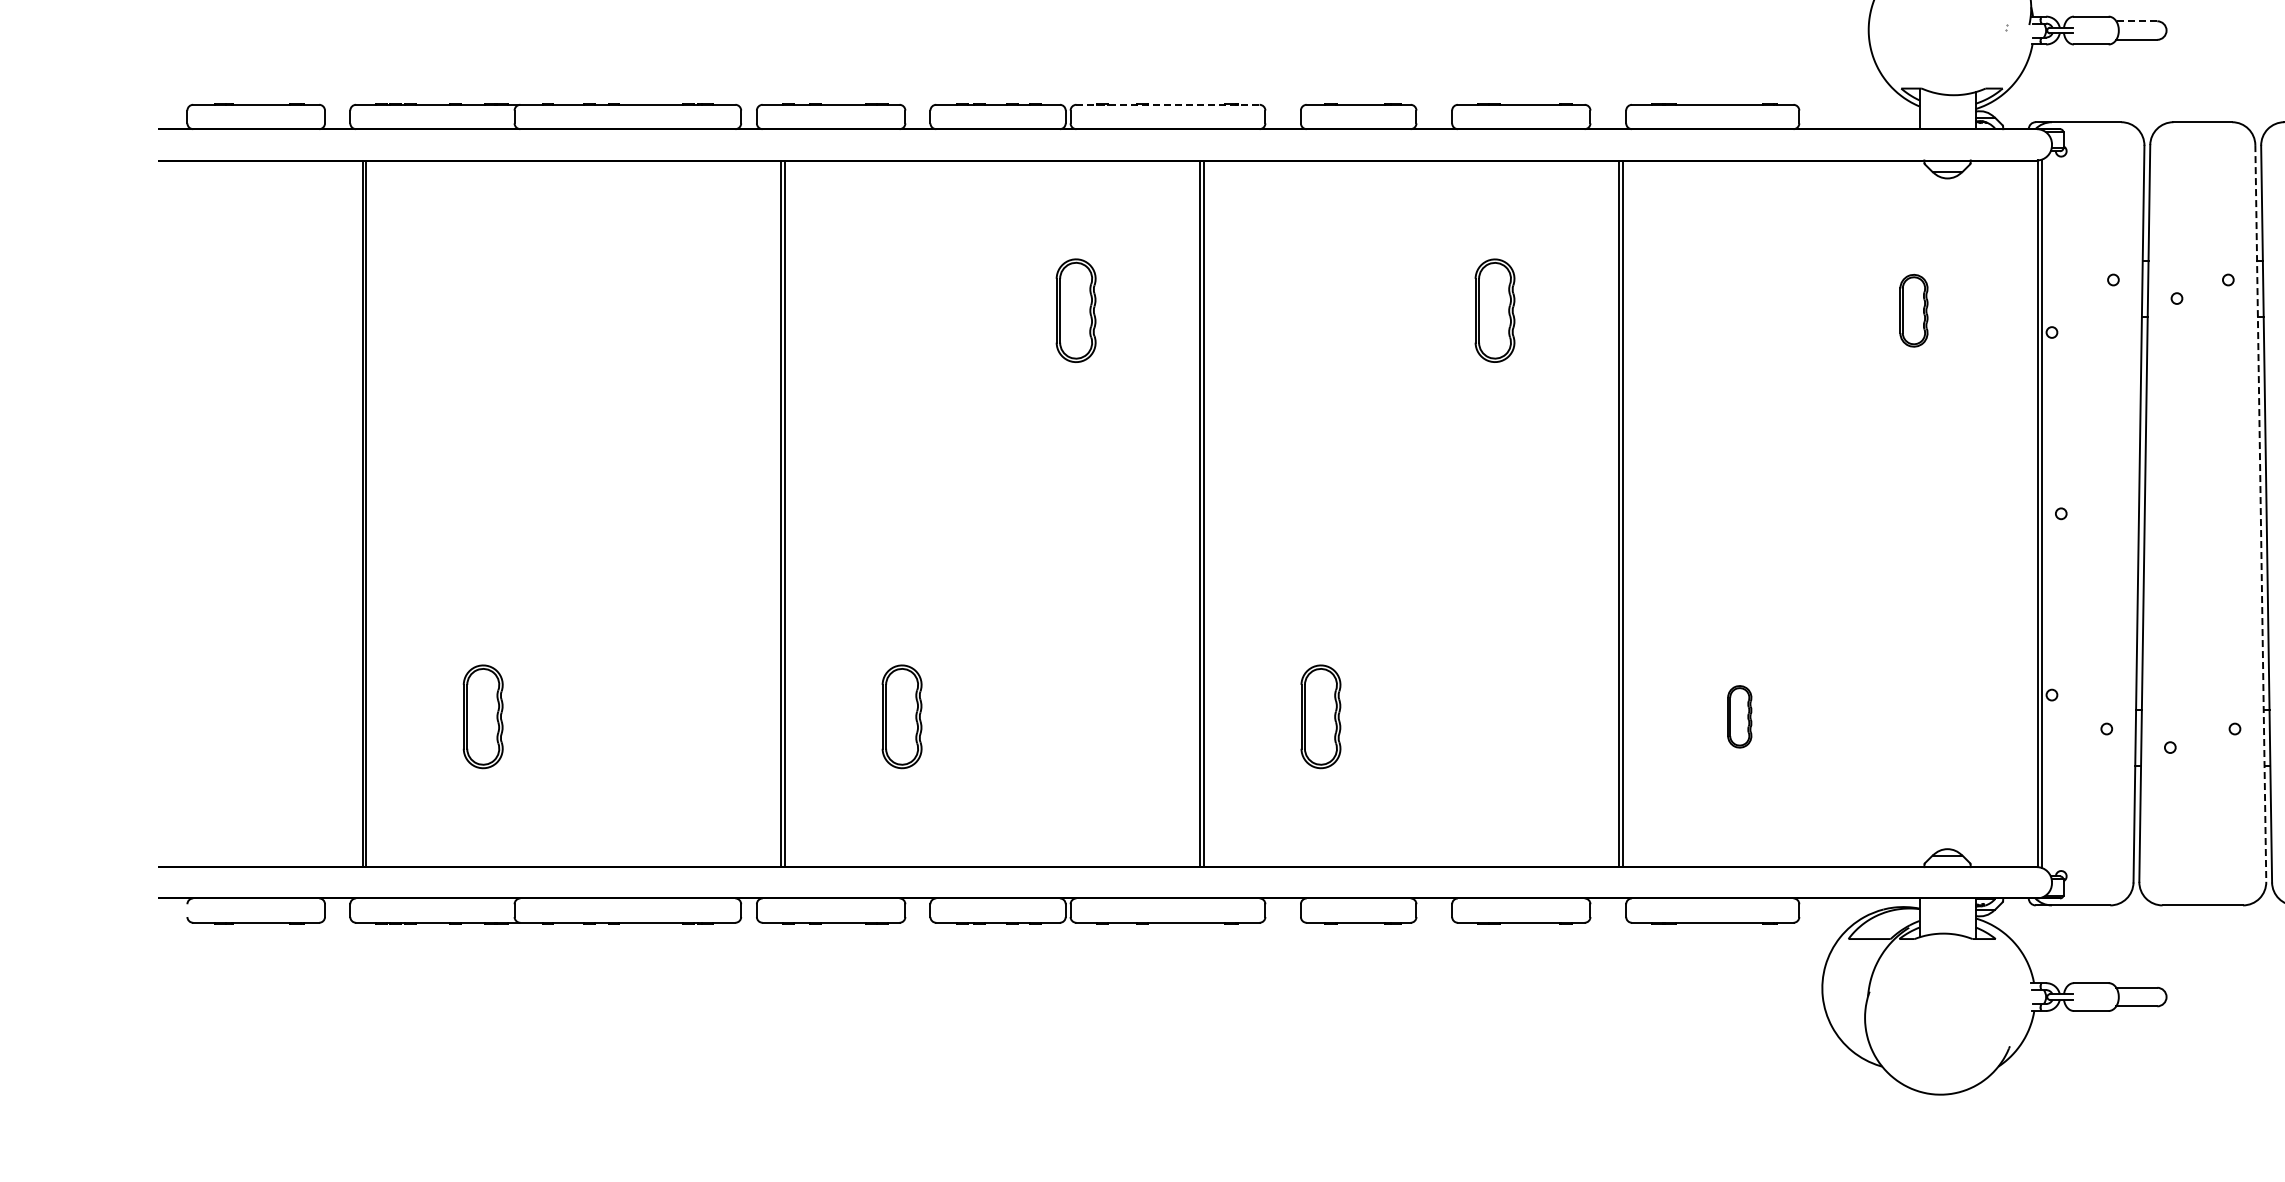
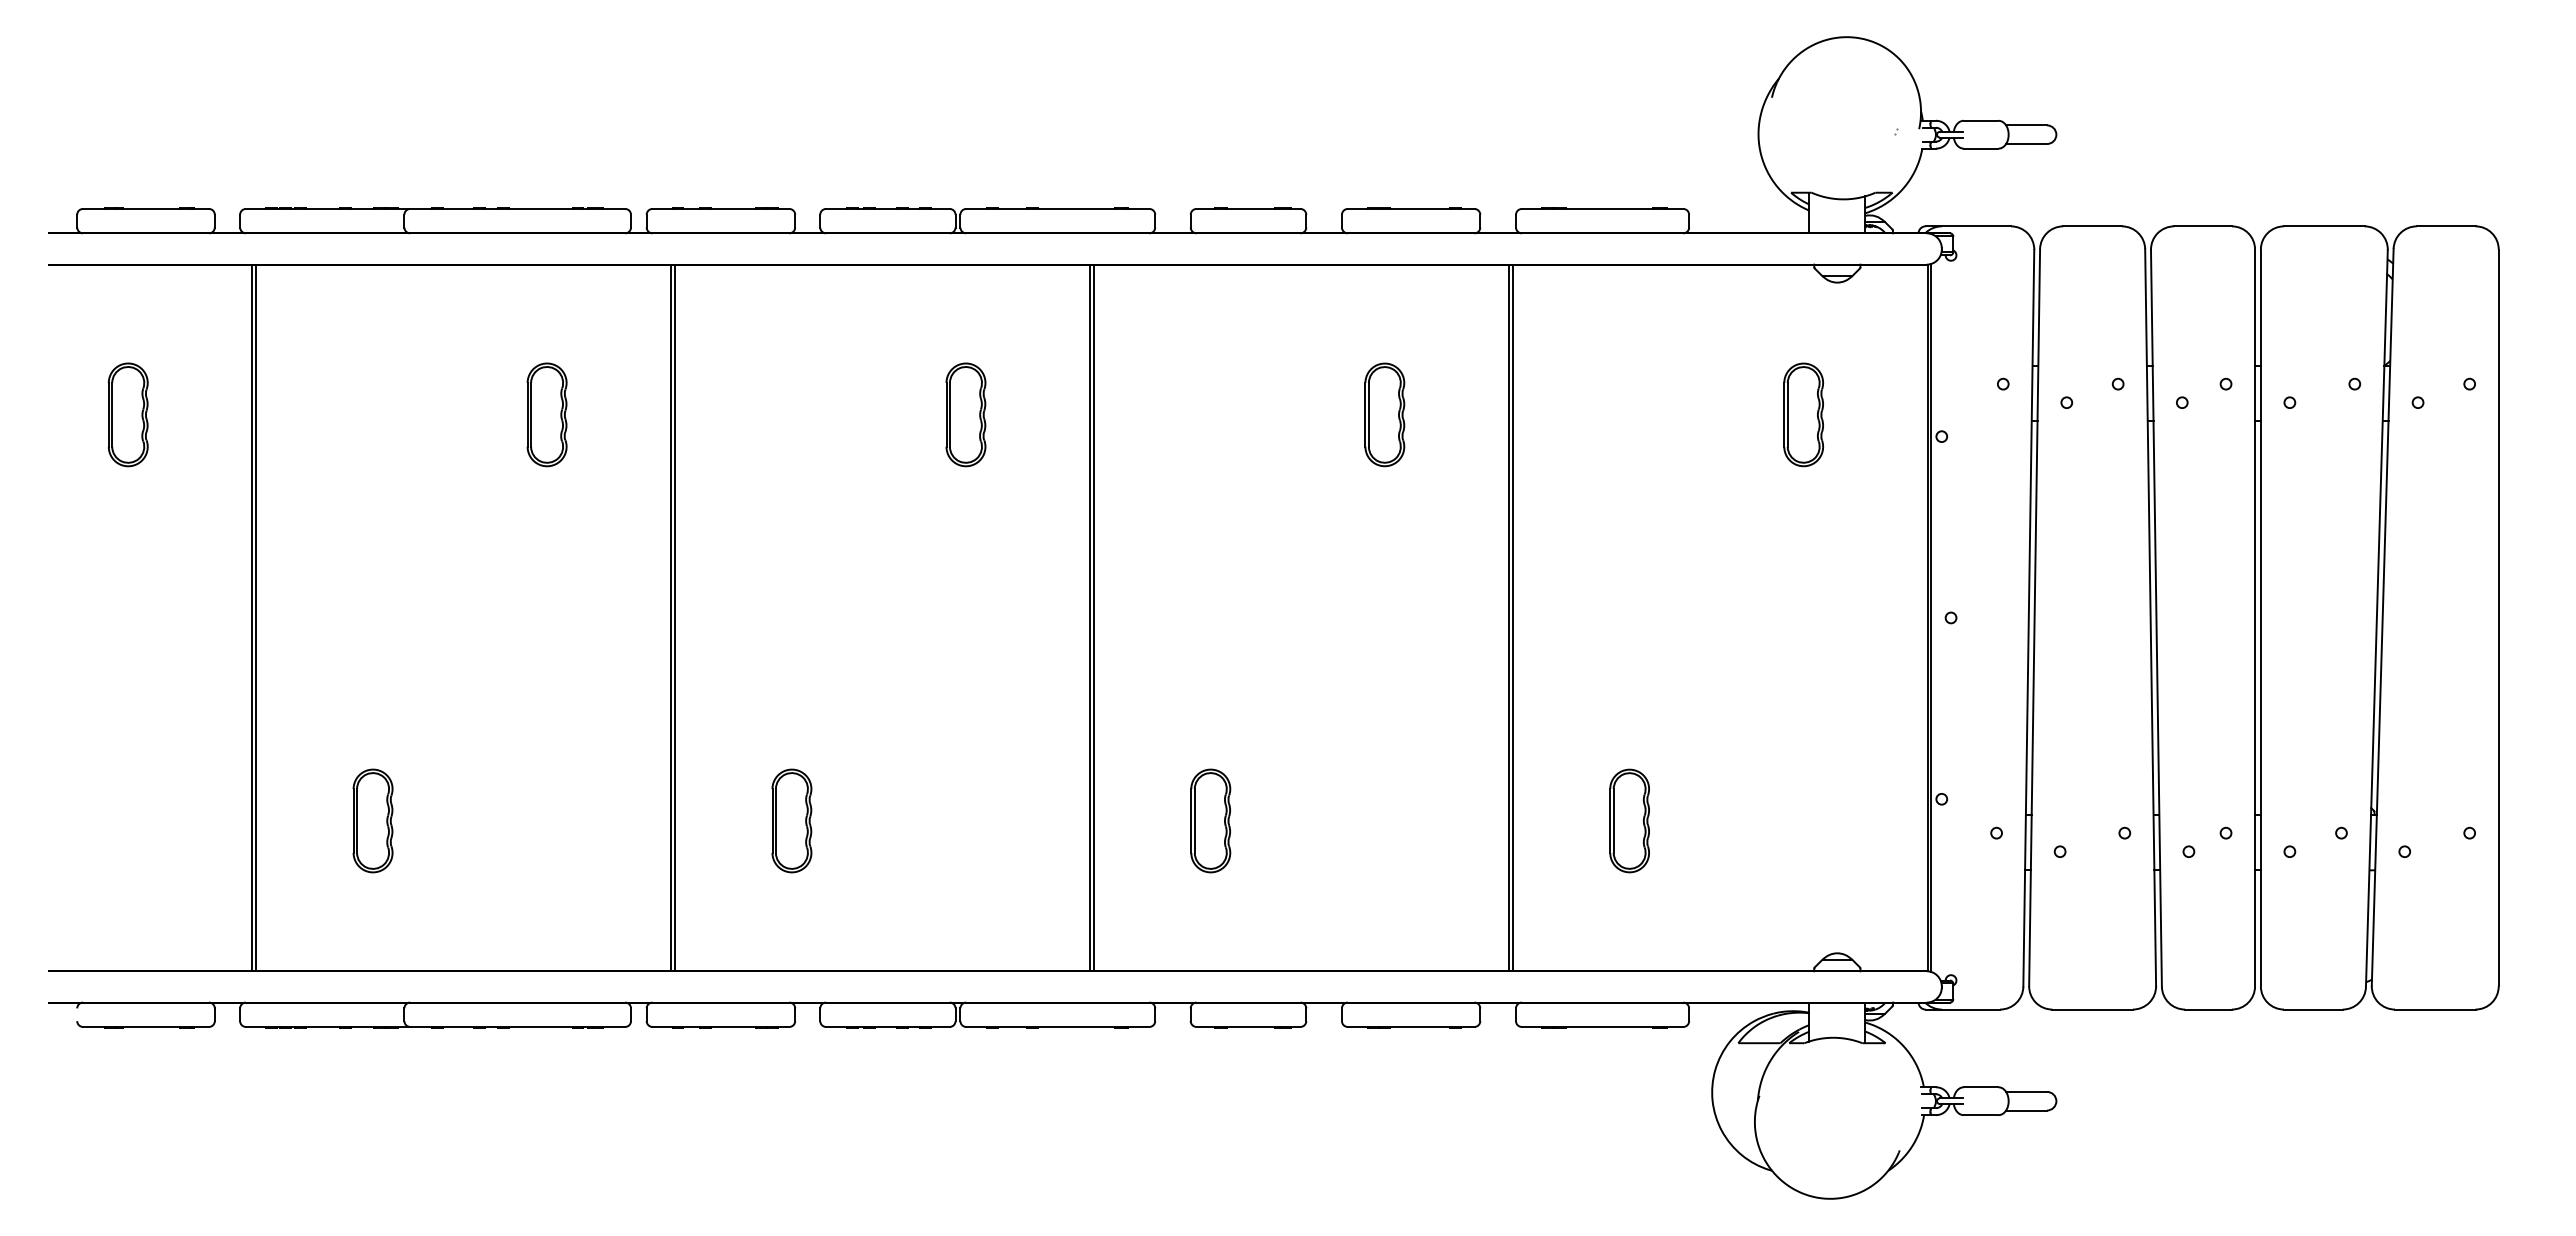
line: (2136, 21) -> (2026, 125), dashed -> solid
line: (1167, 104) -> (1057, 208), dashed -> solid
part: (237, 310) -> (127, 414), added
part: (656, 310) -> (546, 414), added
part: (1913, 310) -> (1803, 414), size x1.43
line: (2260, 514) -> (2150, 618), dashed -> solid
part: (1739, 716) -> (1629, 820), size x1.67

